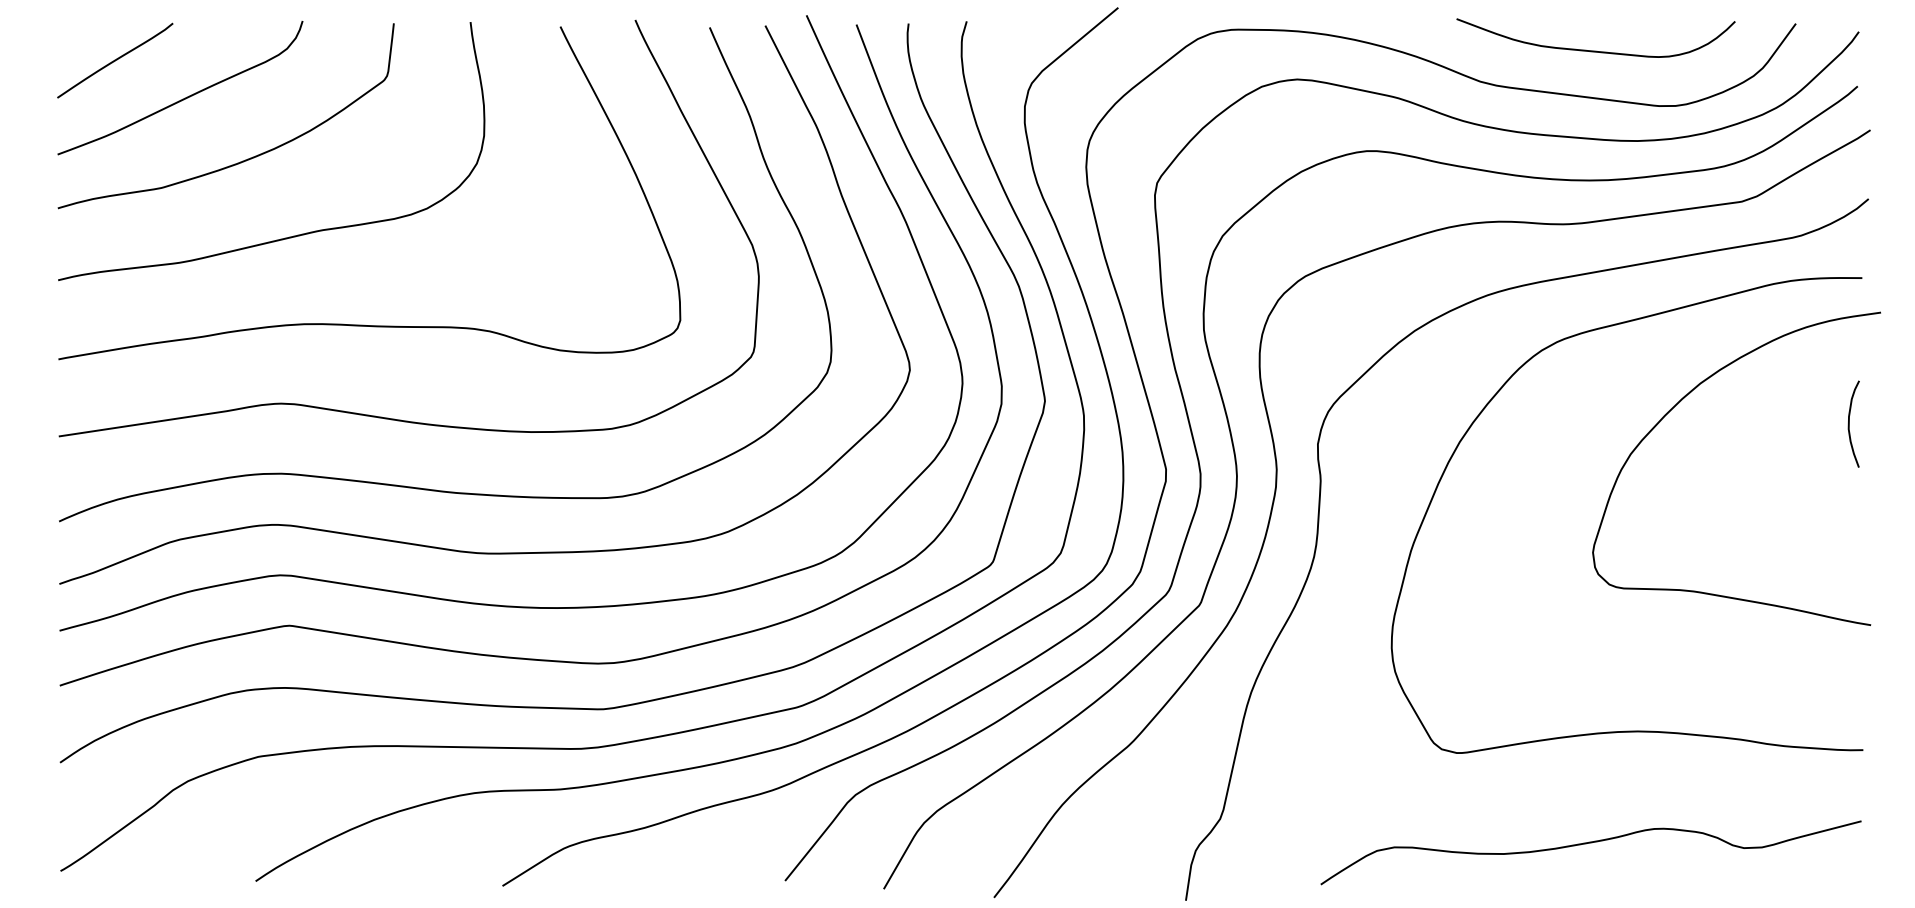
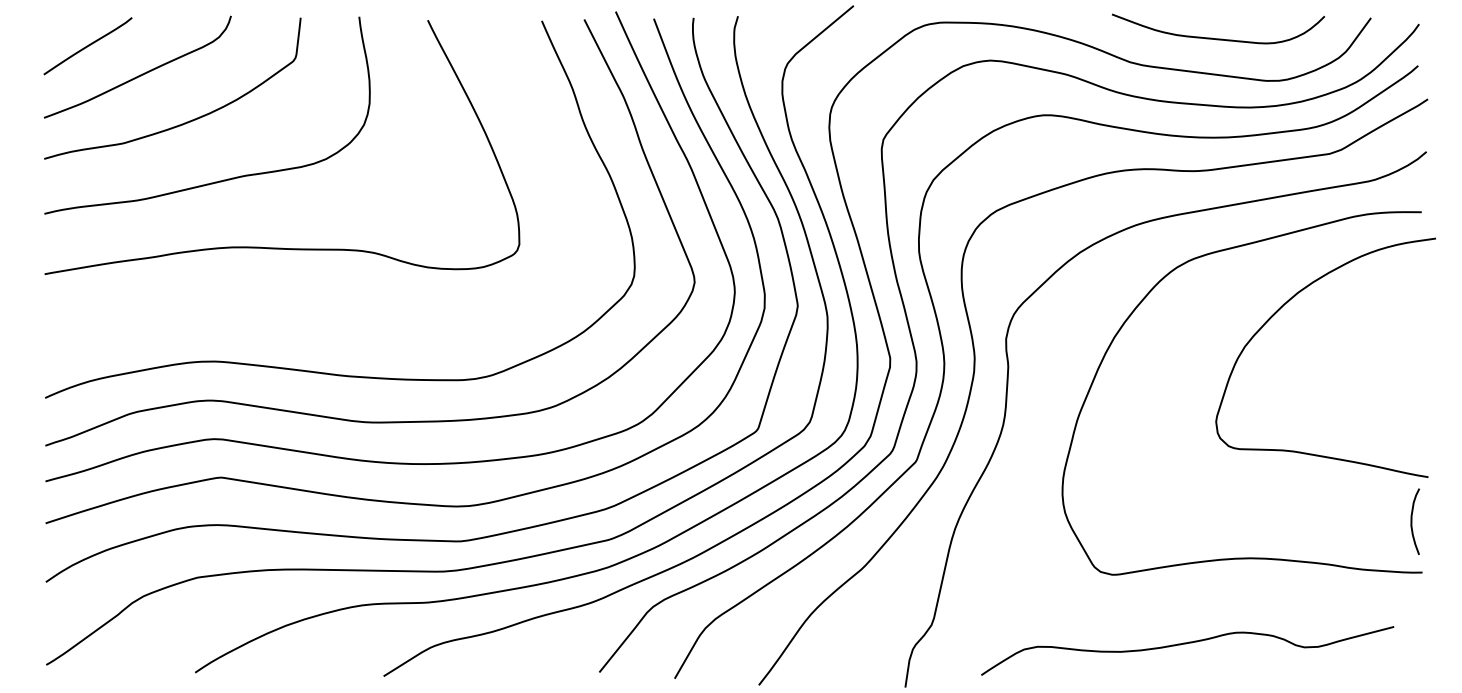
curve: (381, 416) -> (291, 317), removed
curve: (1850, 423) -> (1412, 521), moved
curve: (1589, 844) -> (1186, 644), moved

